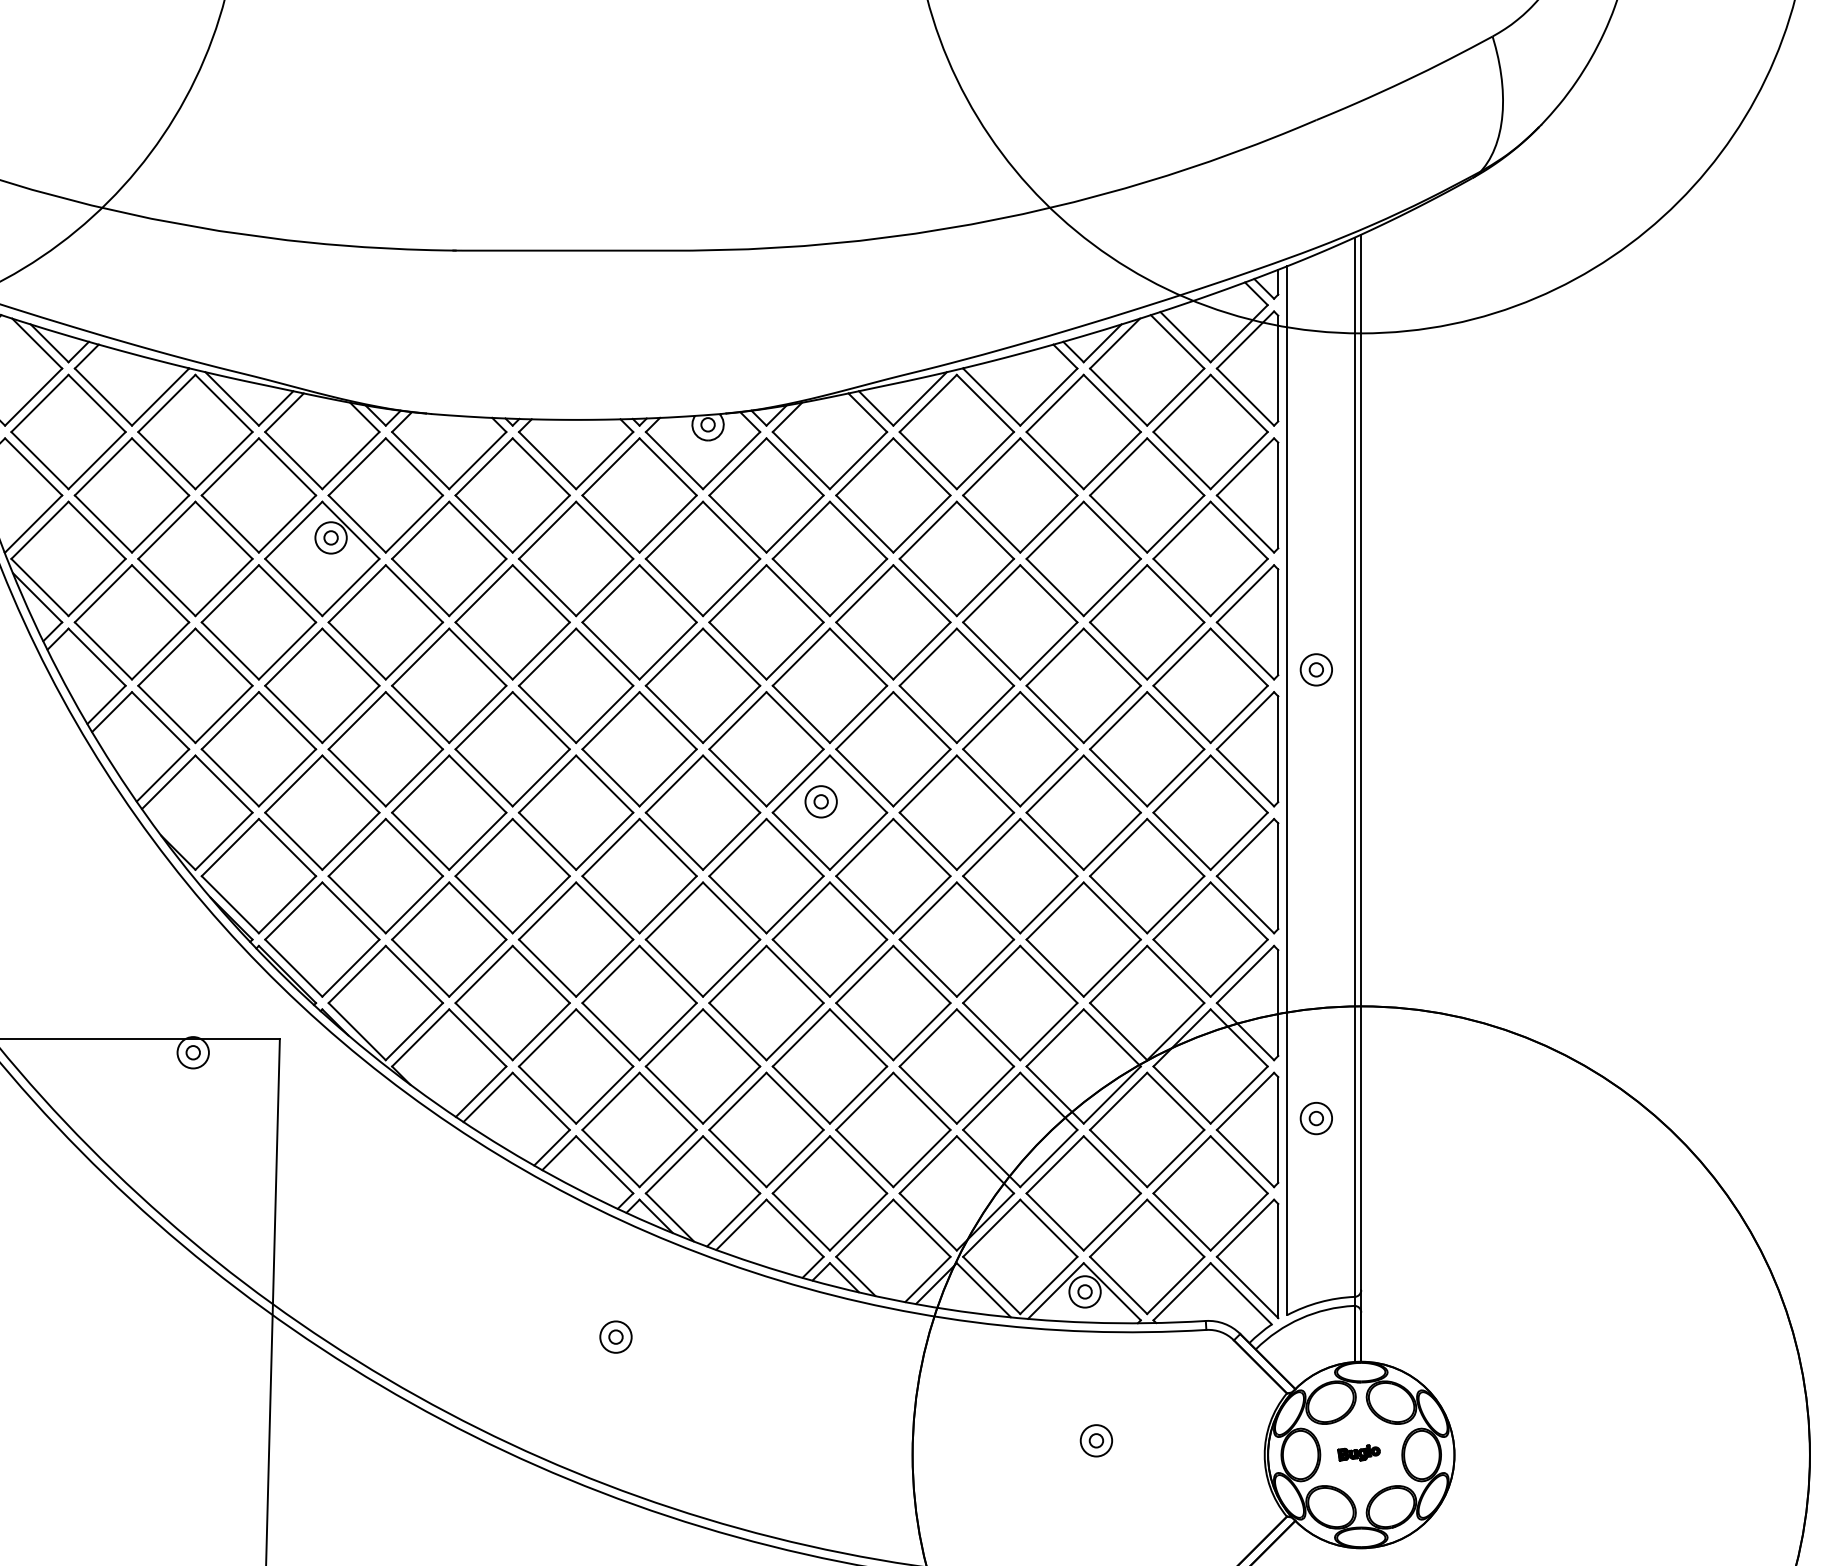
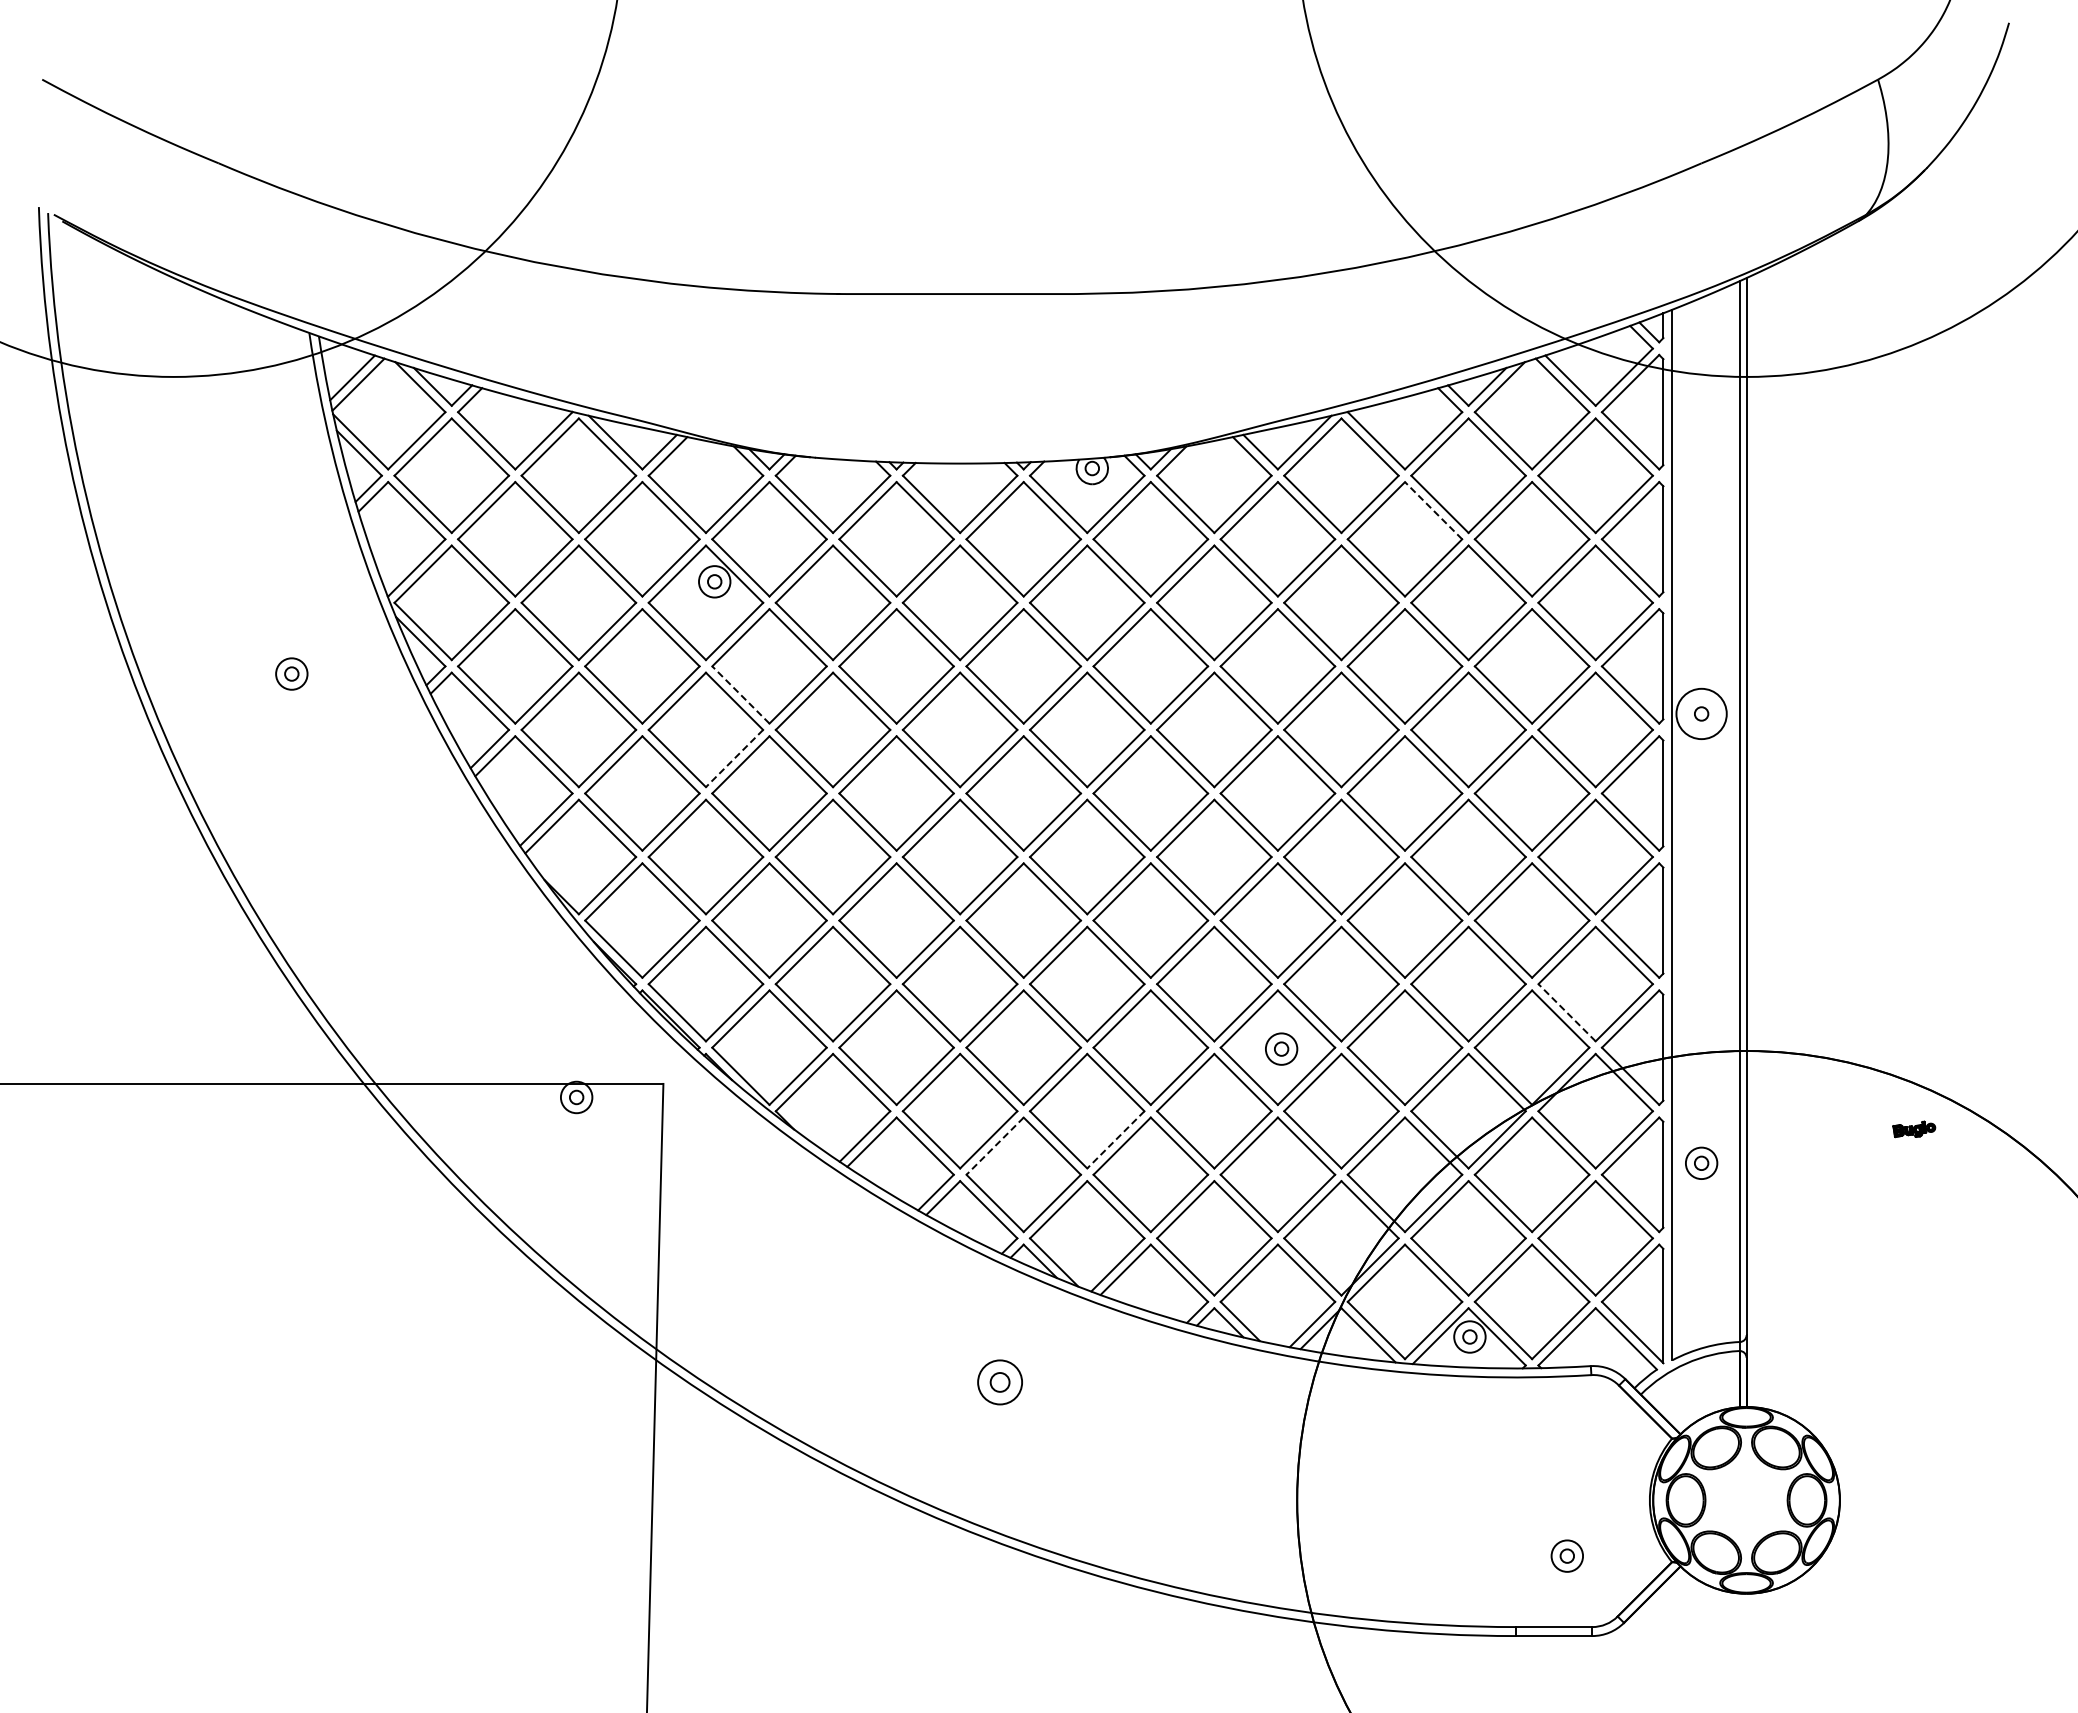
line: (1048, 466) -> (1433, 510), solid -> dashed
line: (356, 650) -> (740, 694), solid -> dashed
circle: (1316, 669) -> (1701, 713), size x1.6
line: (350, 714) -> (734, 758), solid -> dashed
part: (821, 801) -> (1281, 1048), moved
line: (1181, 967) -> (1566, 1012), solid -> dashed
line: (731, 1095) -> (1115, 1140), solid -> dashed
line: (610, 1101) -> (994, 1146), solid -> dashed
part: (615, 1336) -> (999, 1381), size x1.4
part: (1095, 1440) -> (1566, 1555), moved
part: (1359, 1453) -> (1914, 1129), moved

